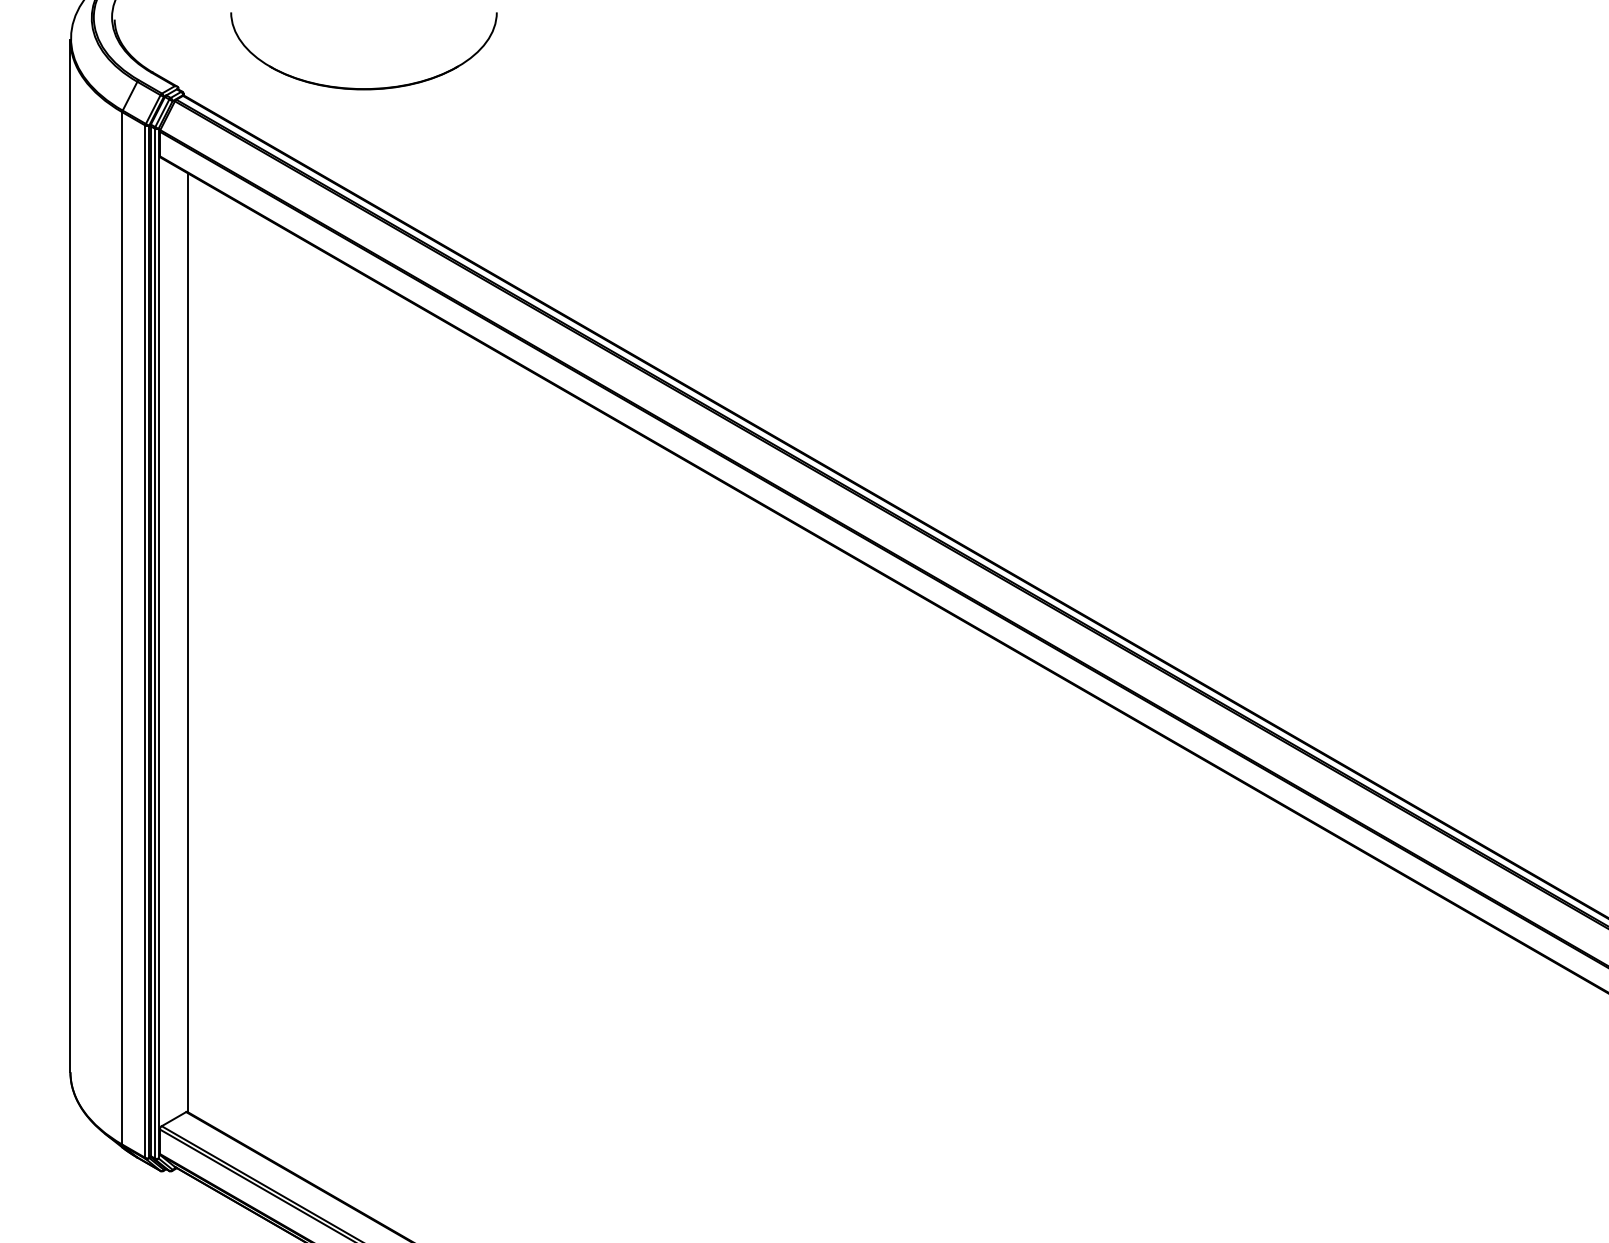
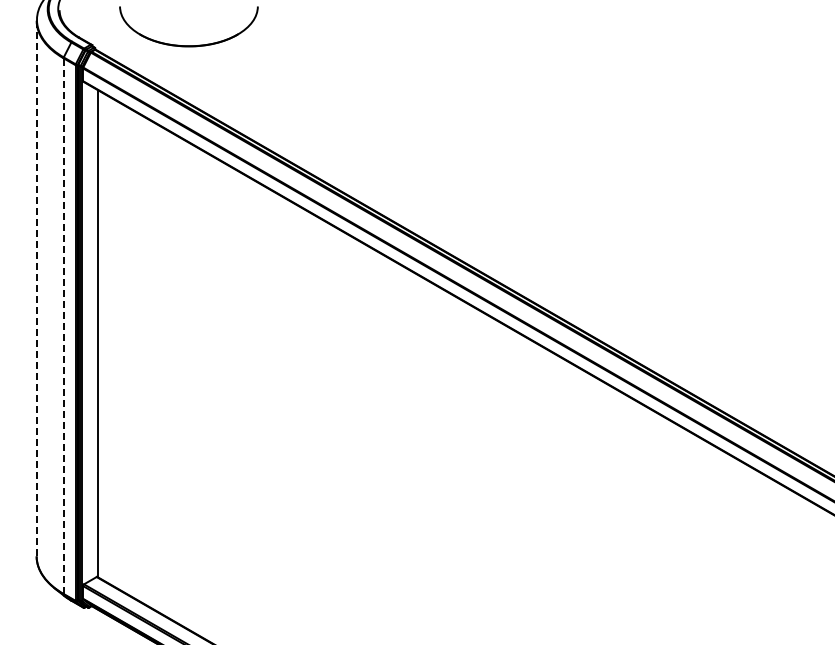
line: (70, 555) -> (36, 288), solid -> dashed
line: (122, 629) -> (63, 326), solid -> dashed

